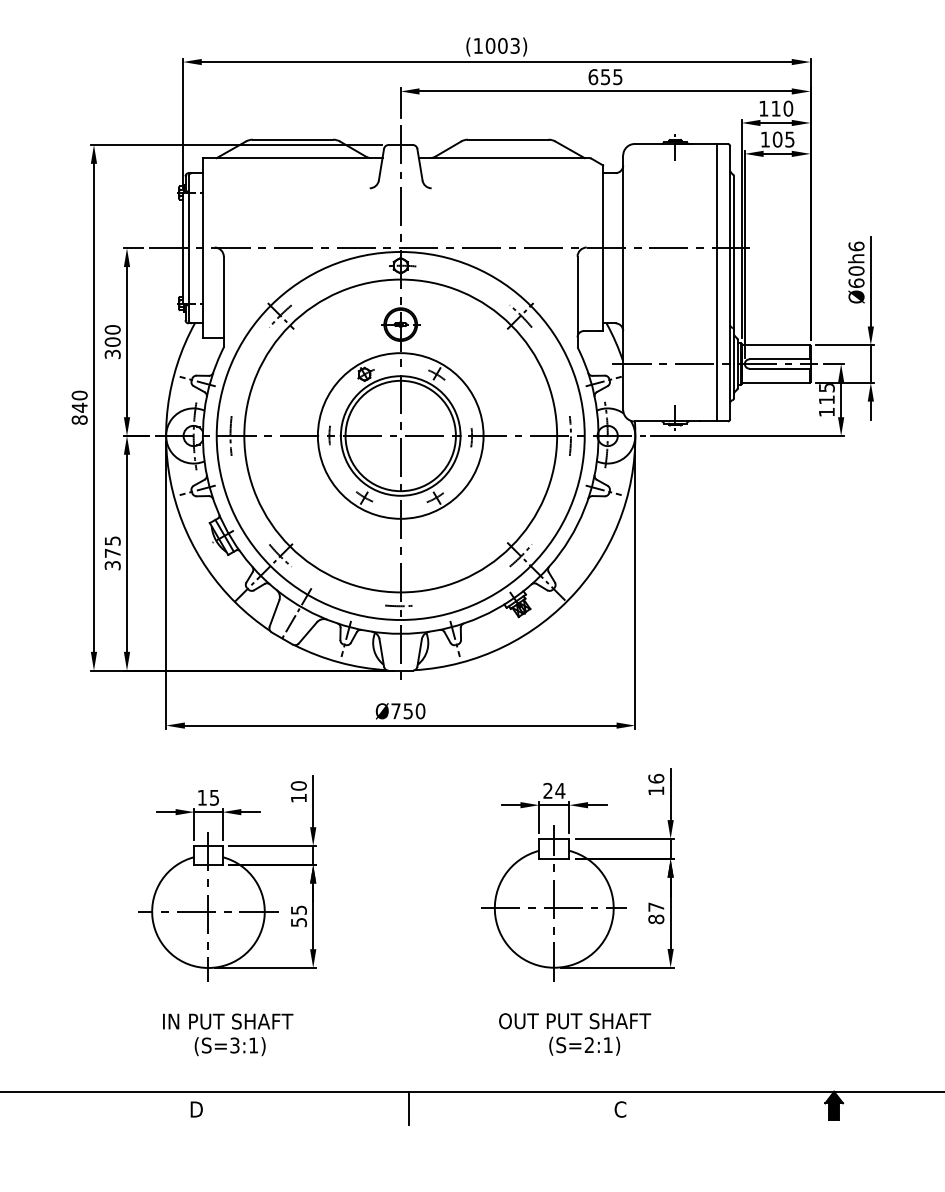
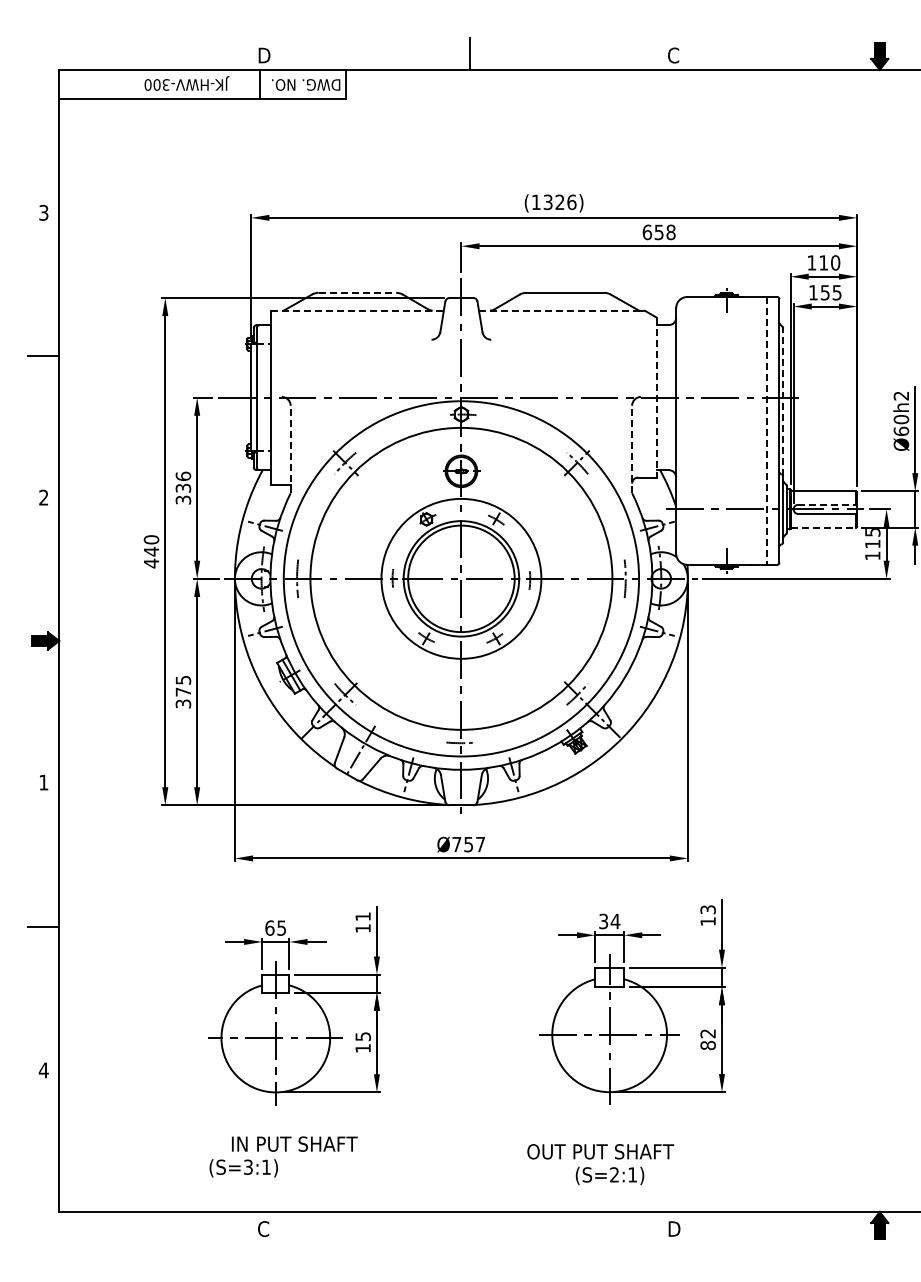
text: (502, 46) -> (559, 202), (1003) -> (1326)
text: (617, 77) -> (670, 232), 655 -> 658
line: (293, 139) -> (357, 292), solid -> dashed
text: (776, 139) -> (824, 292), 105 -> 155
line: (293, 158) -> (357, 310), solid -> dashed
line: (502, 158) -> (559, 310), solid -> dashed
text: (856, 246) -> (901, 395), Ø60h6 -> Ø60h2
line: (602, 248) -> (656, 397), solid -> dashed
line: (734, 253) -> (783, 402), solid -> dashed
line: (716, 282) -> (766, 430), solid -> dashed
line: (223, 301) -> (290, 449), solid -> dashed
line: (577, 301) -> (632, 449), solid -> dashed
text: (112, 335) -> (183, 481), 300 -> 336
line: (780, 358) -> (828, 504), solid -> dashed
line: (775, 382) -> (823, 527), solid -> dashed
text: (79, 420) -> (151, 563), 840 -> 440
text: (420, 711) -> (480, 844), Ø750 -> Ø757
text: (655, 778) -> (707, 909), 16 -> 13
text: (298, 785) -> (362, 916), 10 -> 11
text: (547, 790) -> (603, 921), 24 -> 34
text: (201, 797) -> (269, 927), 15 -> 65
text: (655, 906) -> (707, 1033), 87 -> 82
text: (298, 922) -> (362, 1048), 55 -> 15
text: (574, 1034) -> (600, 1164), moved
text: (229, 1046) -> (243, 1168), moved
line: (409, 1107) -> (469, 1227), removed
text: (196, 1109) -> (264, 1229), D -> C
text: (621, 1109) -> (674, 1229), C -> D

